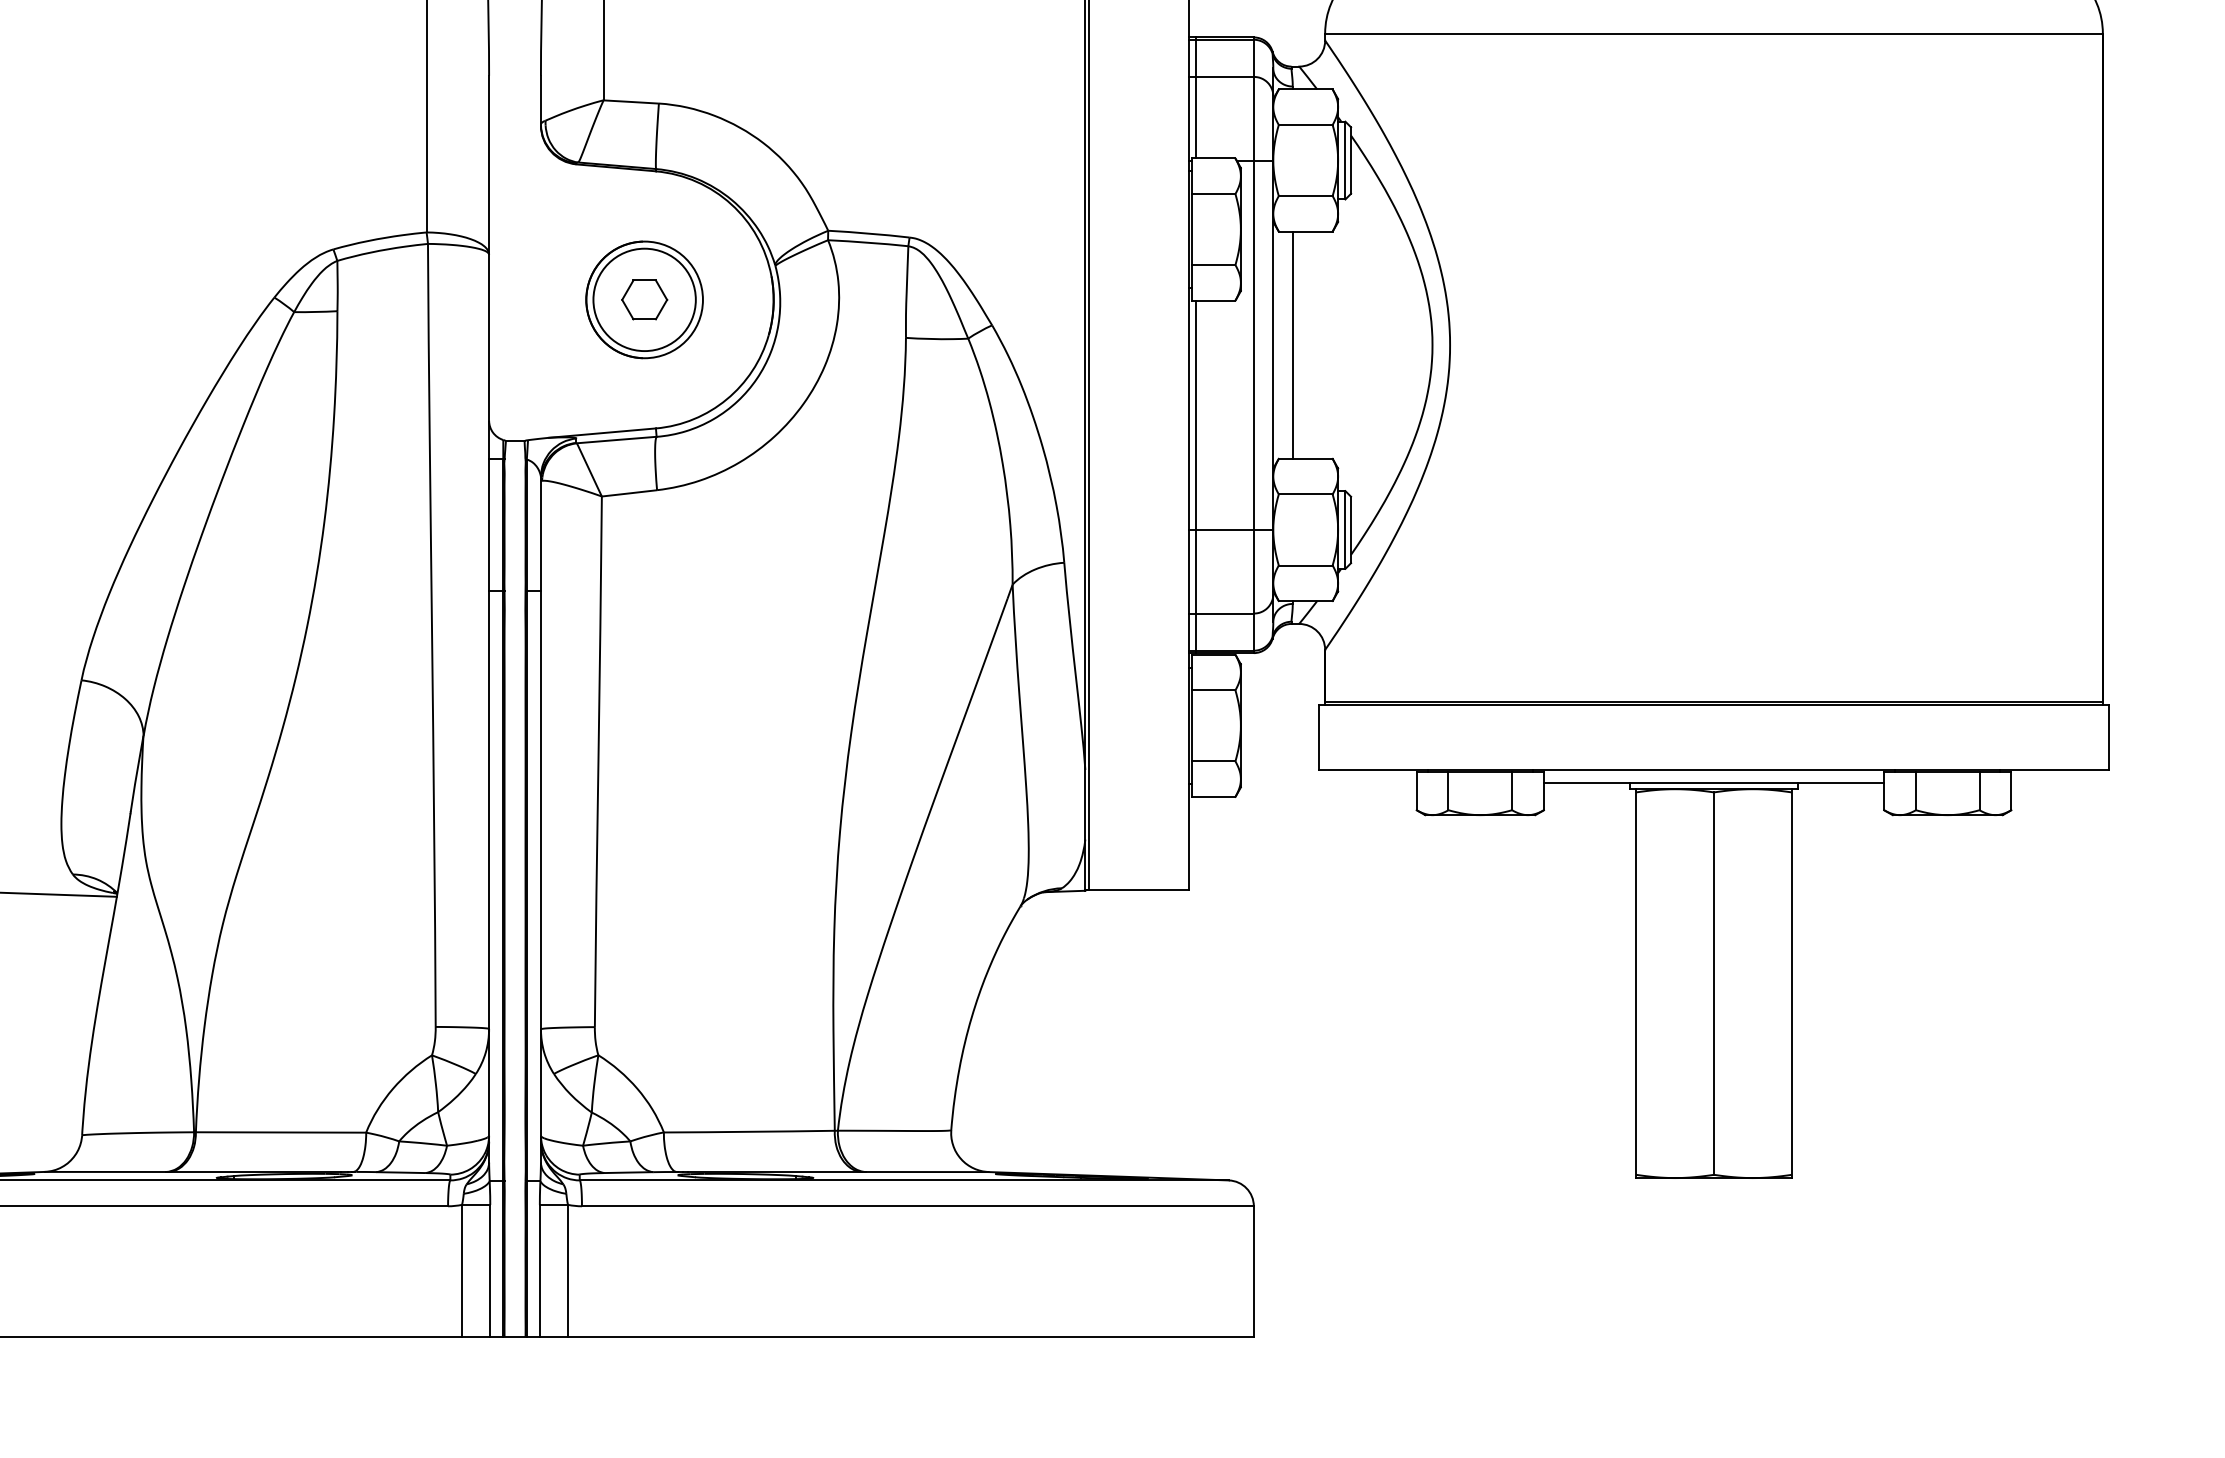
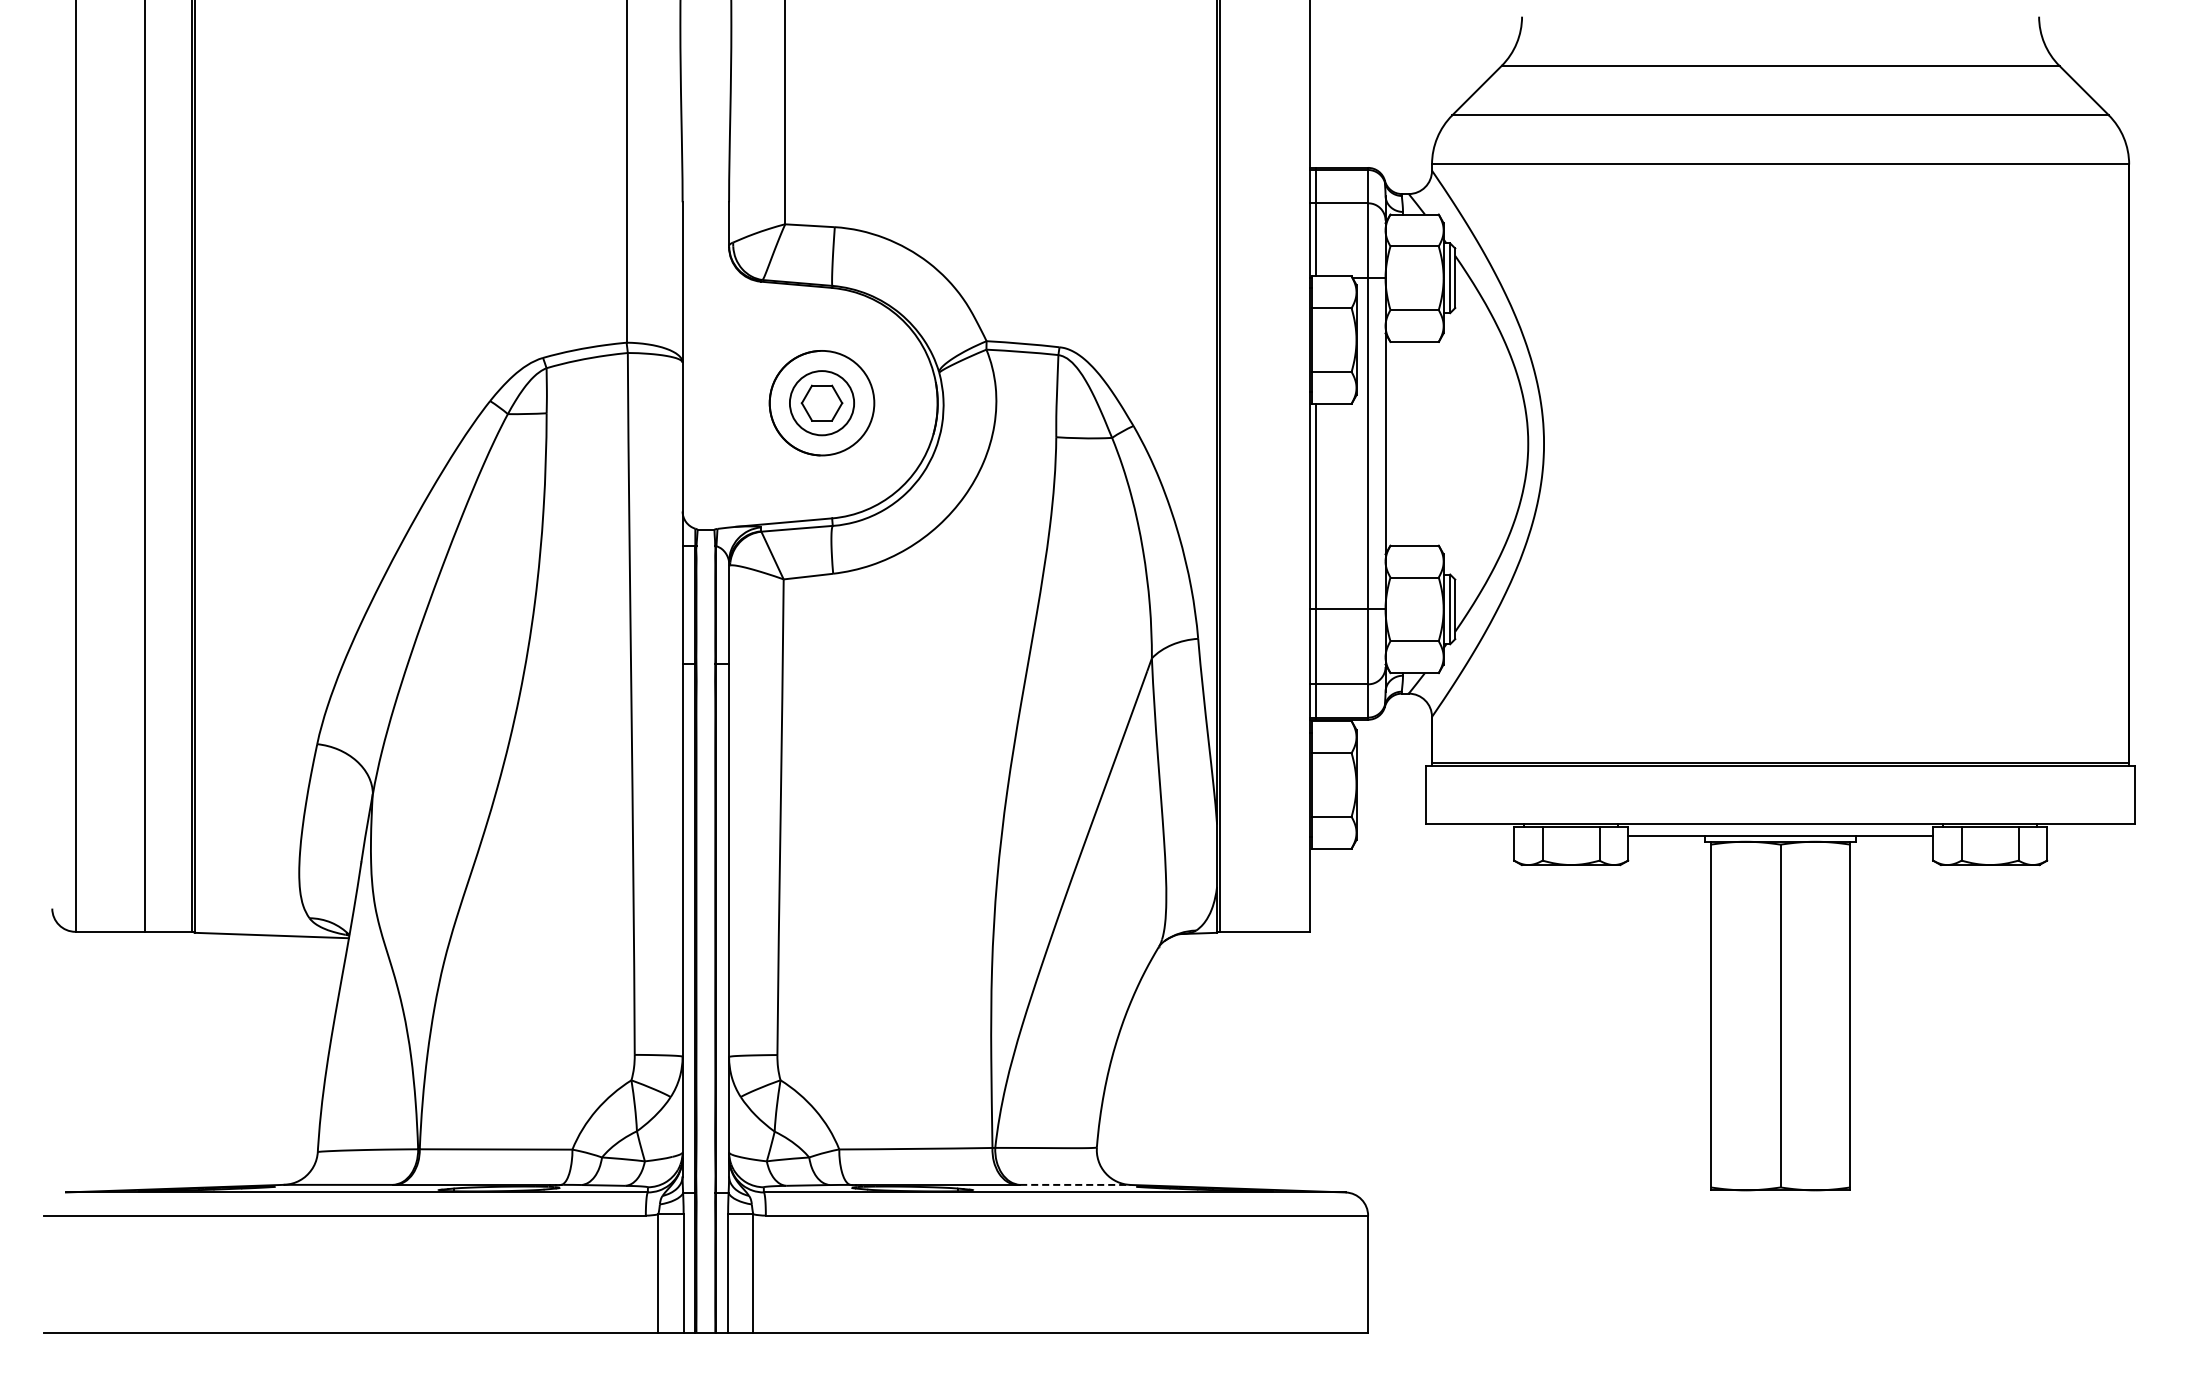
circle: (644, 300) -> (821, 403), size x0.7
line: (1292, 344) -> (1402, 443), removed
line: (927, 1171) -> (1075, 1184), solid -> dashed

